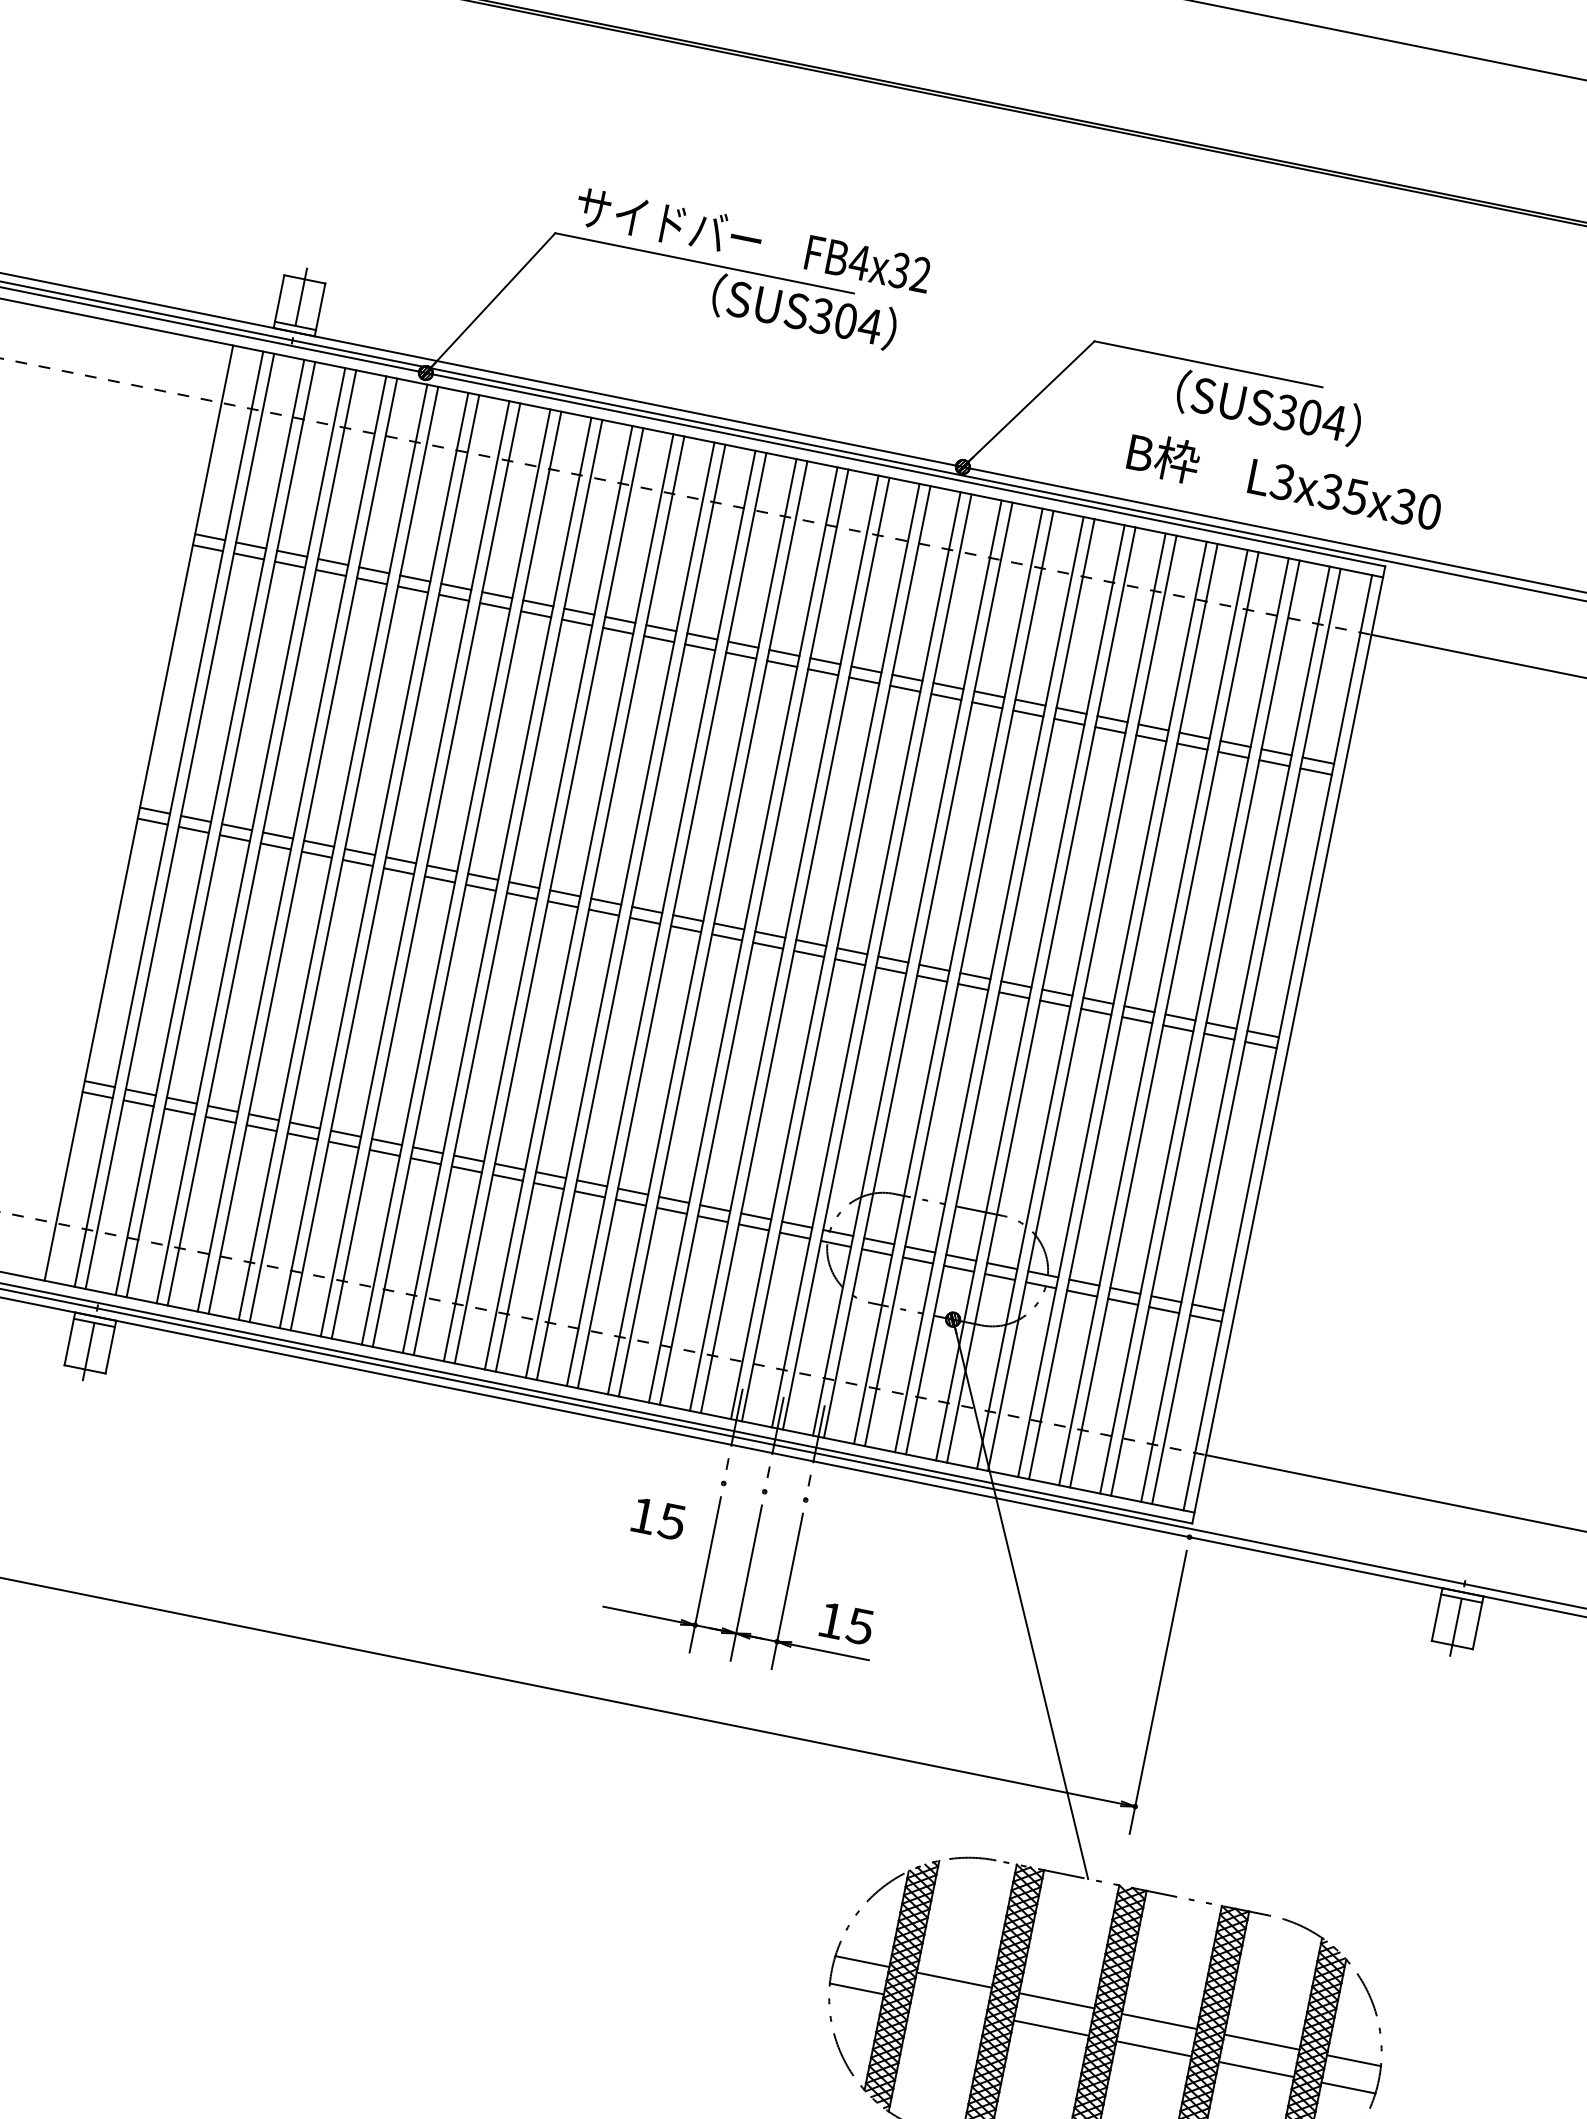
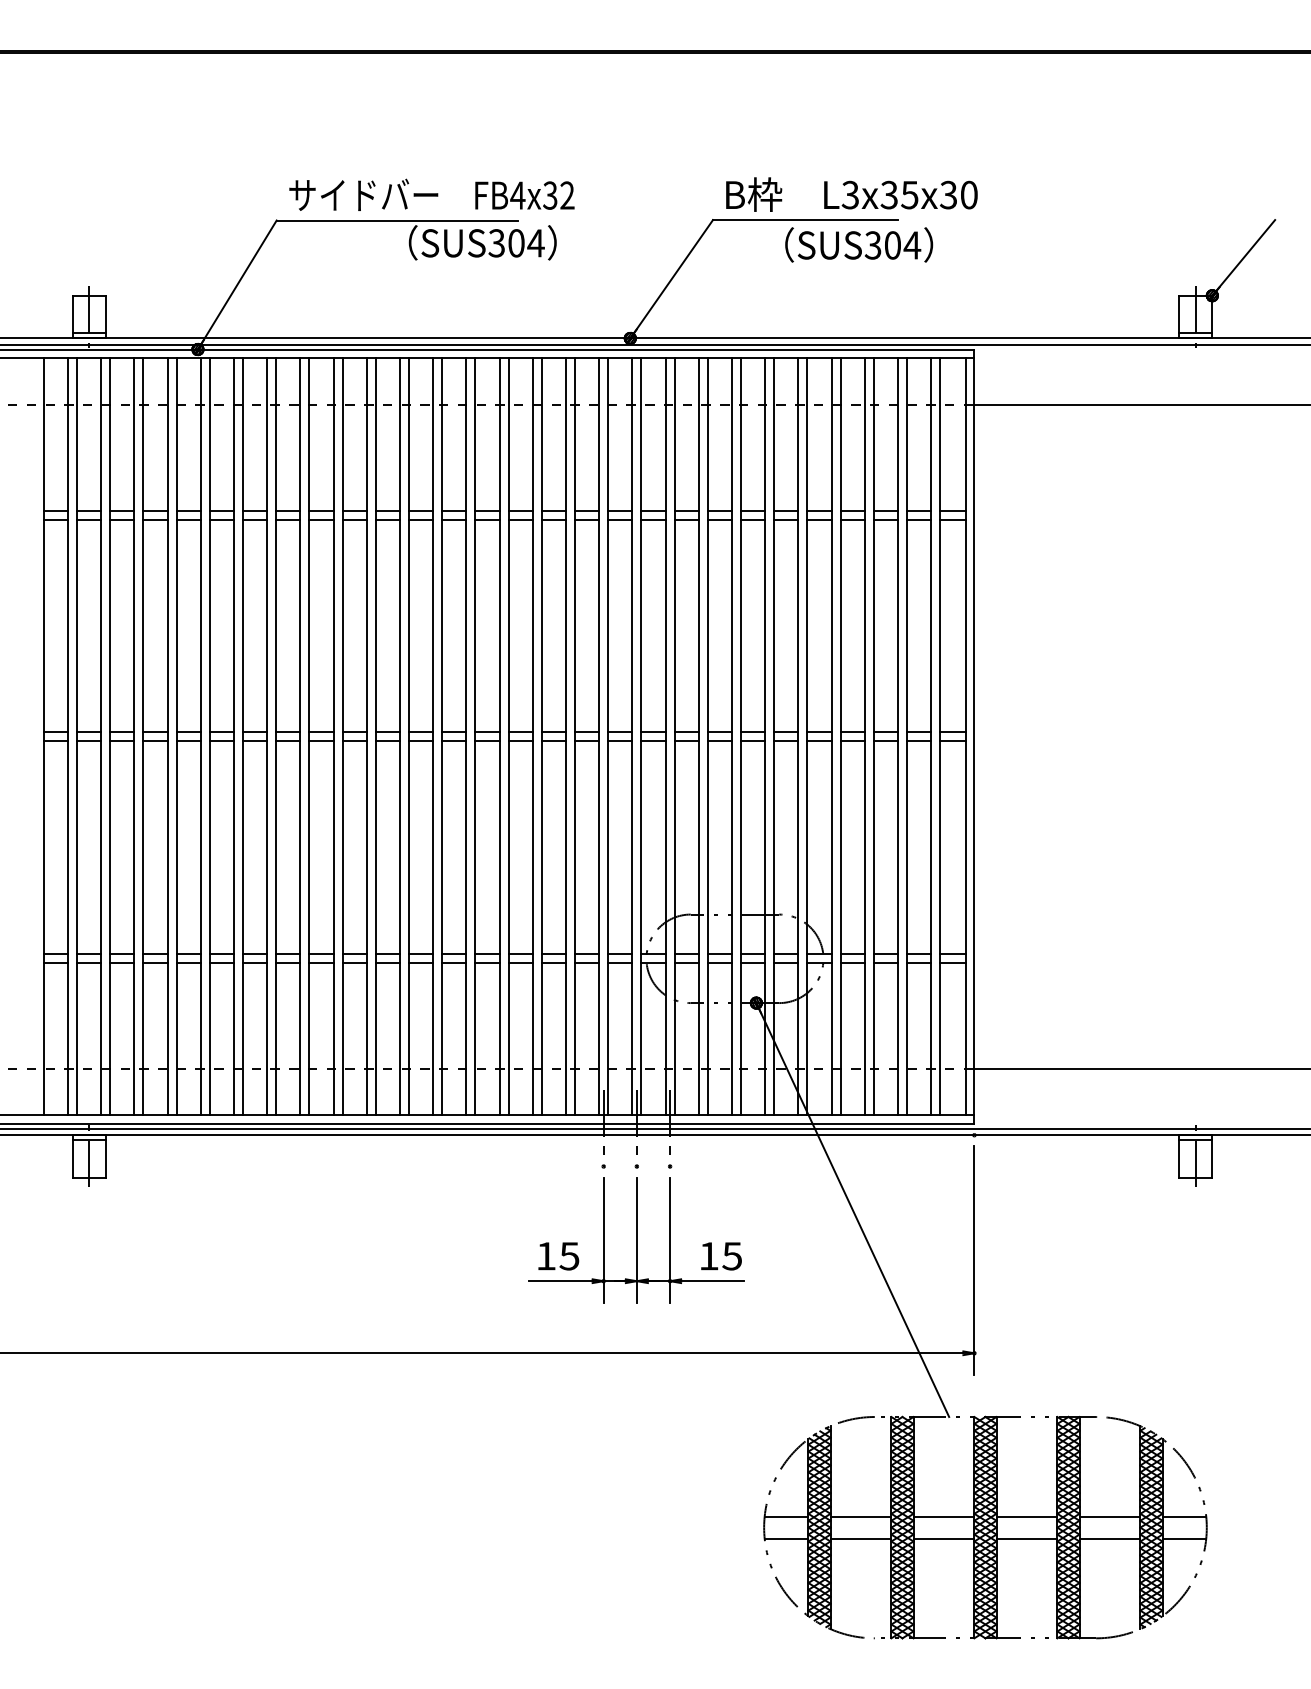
text: (1284, 481) -> (851, 194), moved
text: (658, 1519) -> (558, 1256), moved
line: (948, 2007) -> (860, 1538), added

